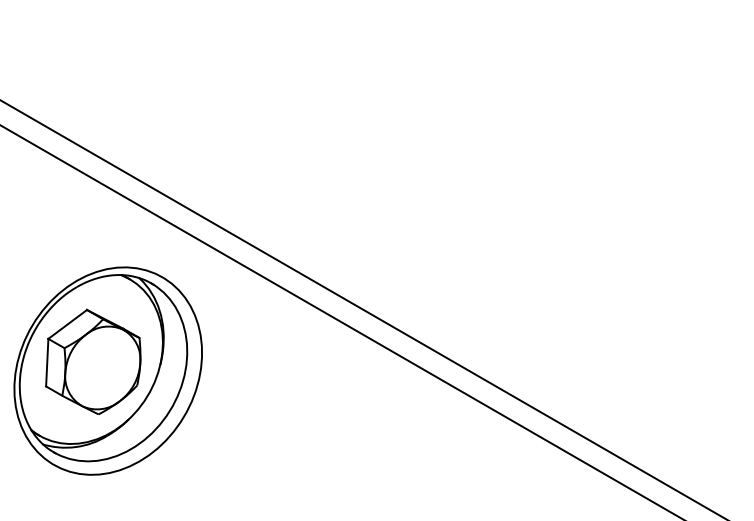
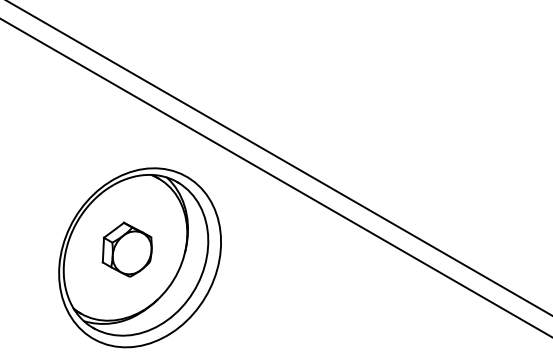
part: (93, 361) -> (127, 249), size x0.6

